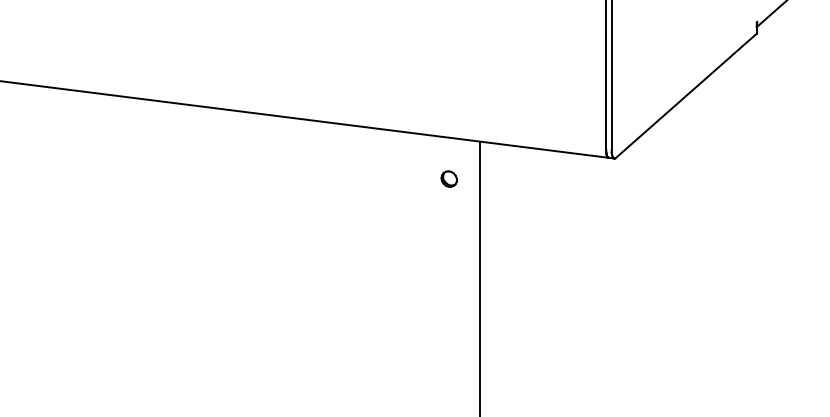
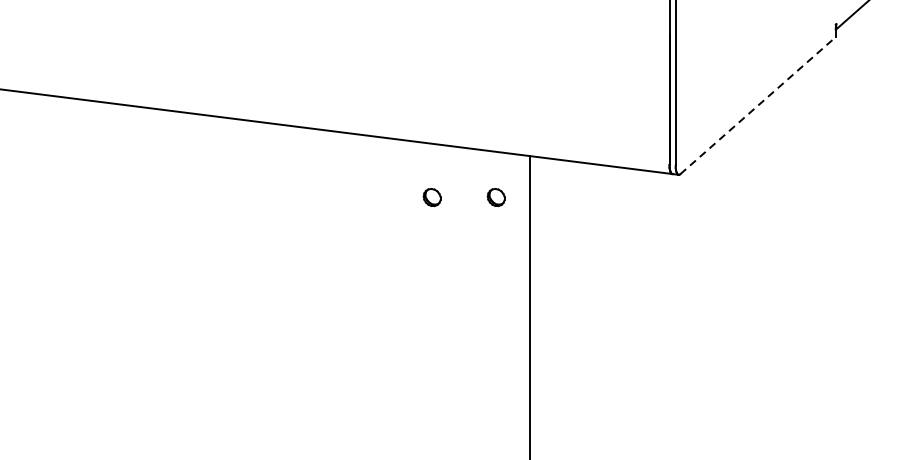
line: (686, 95) -> (758, 105), solid -> dashed
part: (390, 178) -> (431, 196), added

